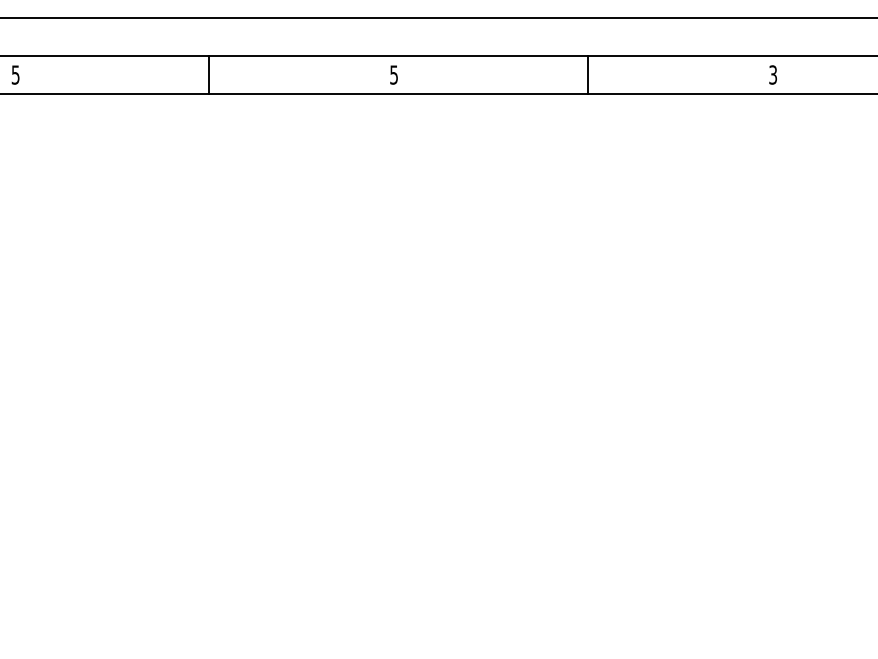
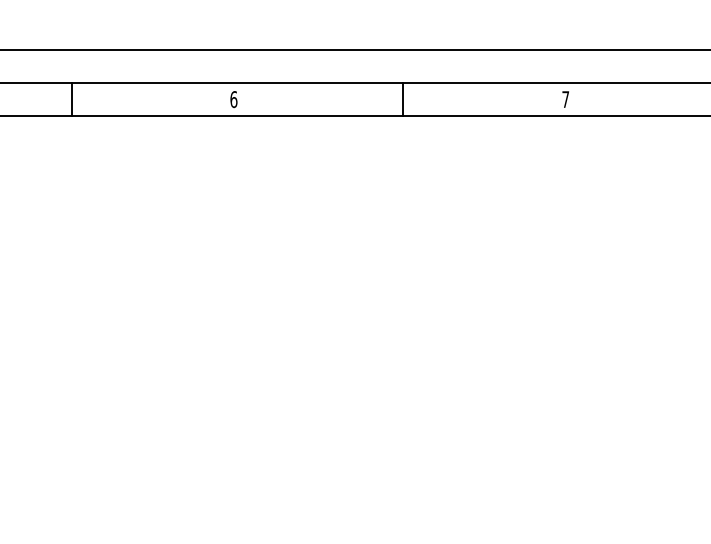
text: (394, 74) -> (234, 99), 5 -> 6
text: (772, 74) -> (565, 99), 3 -> 7

